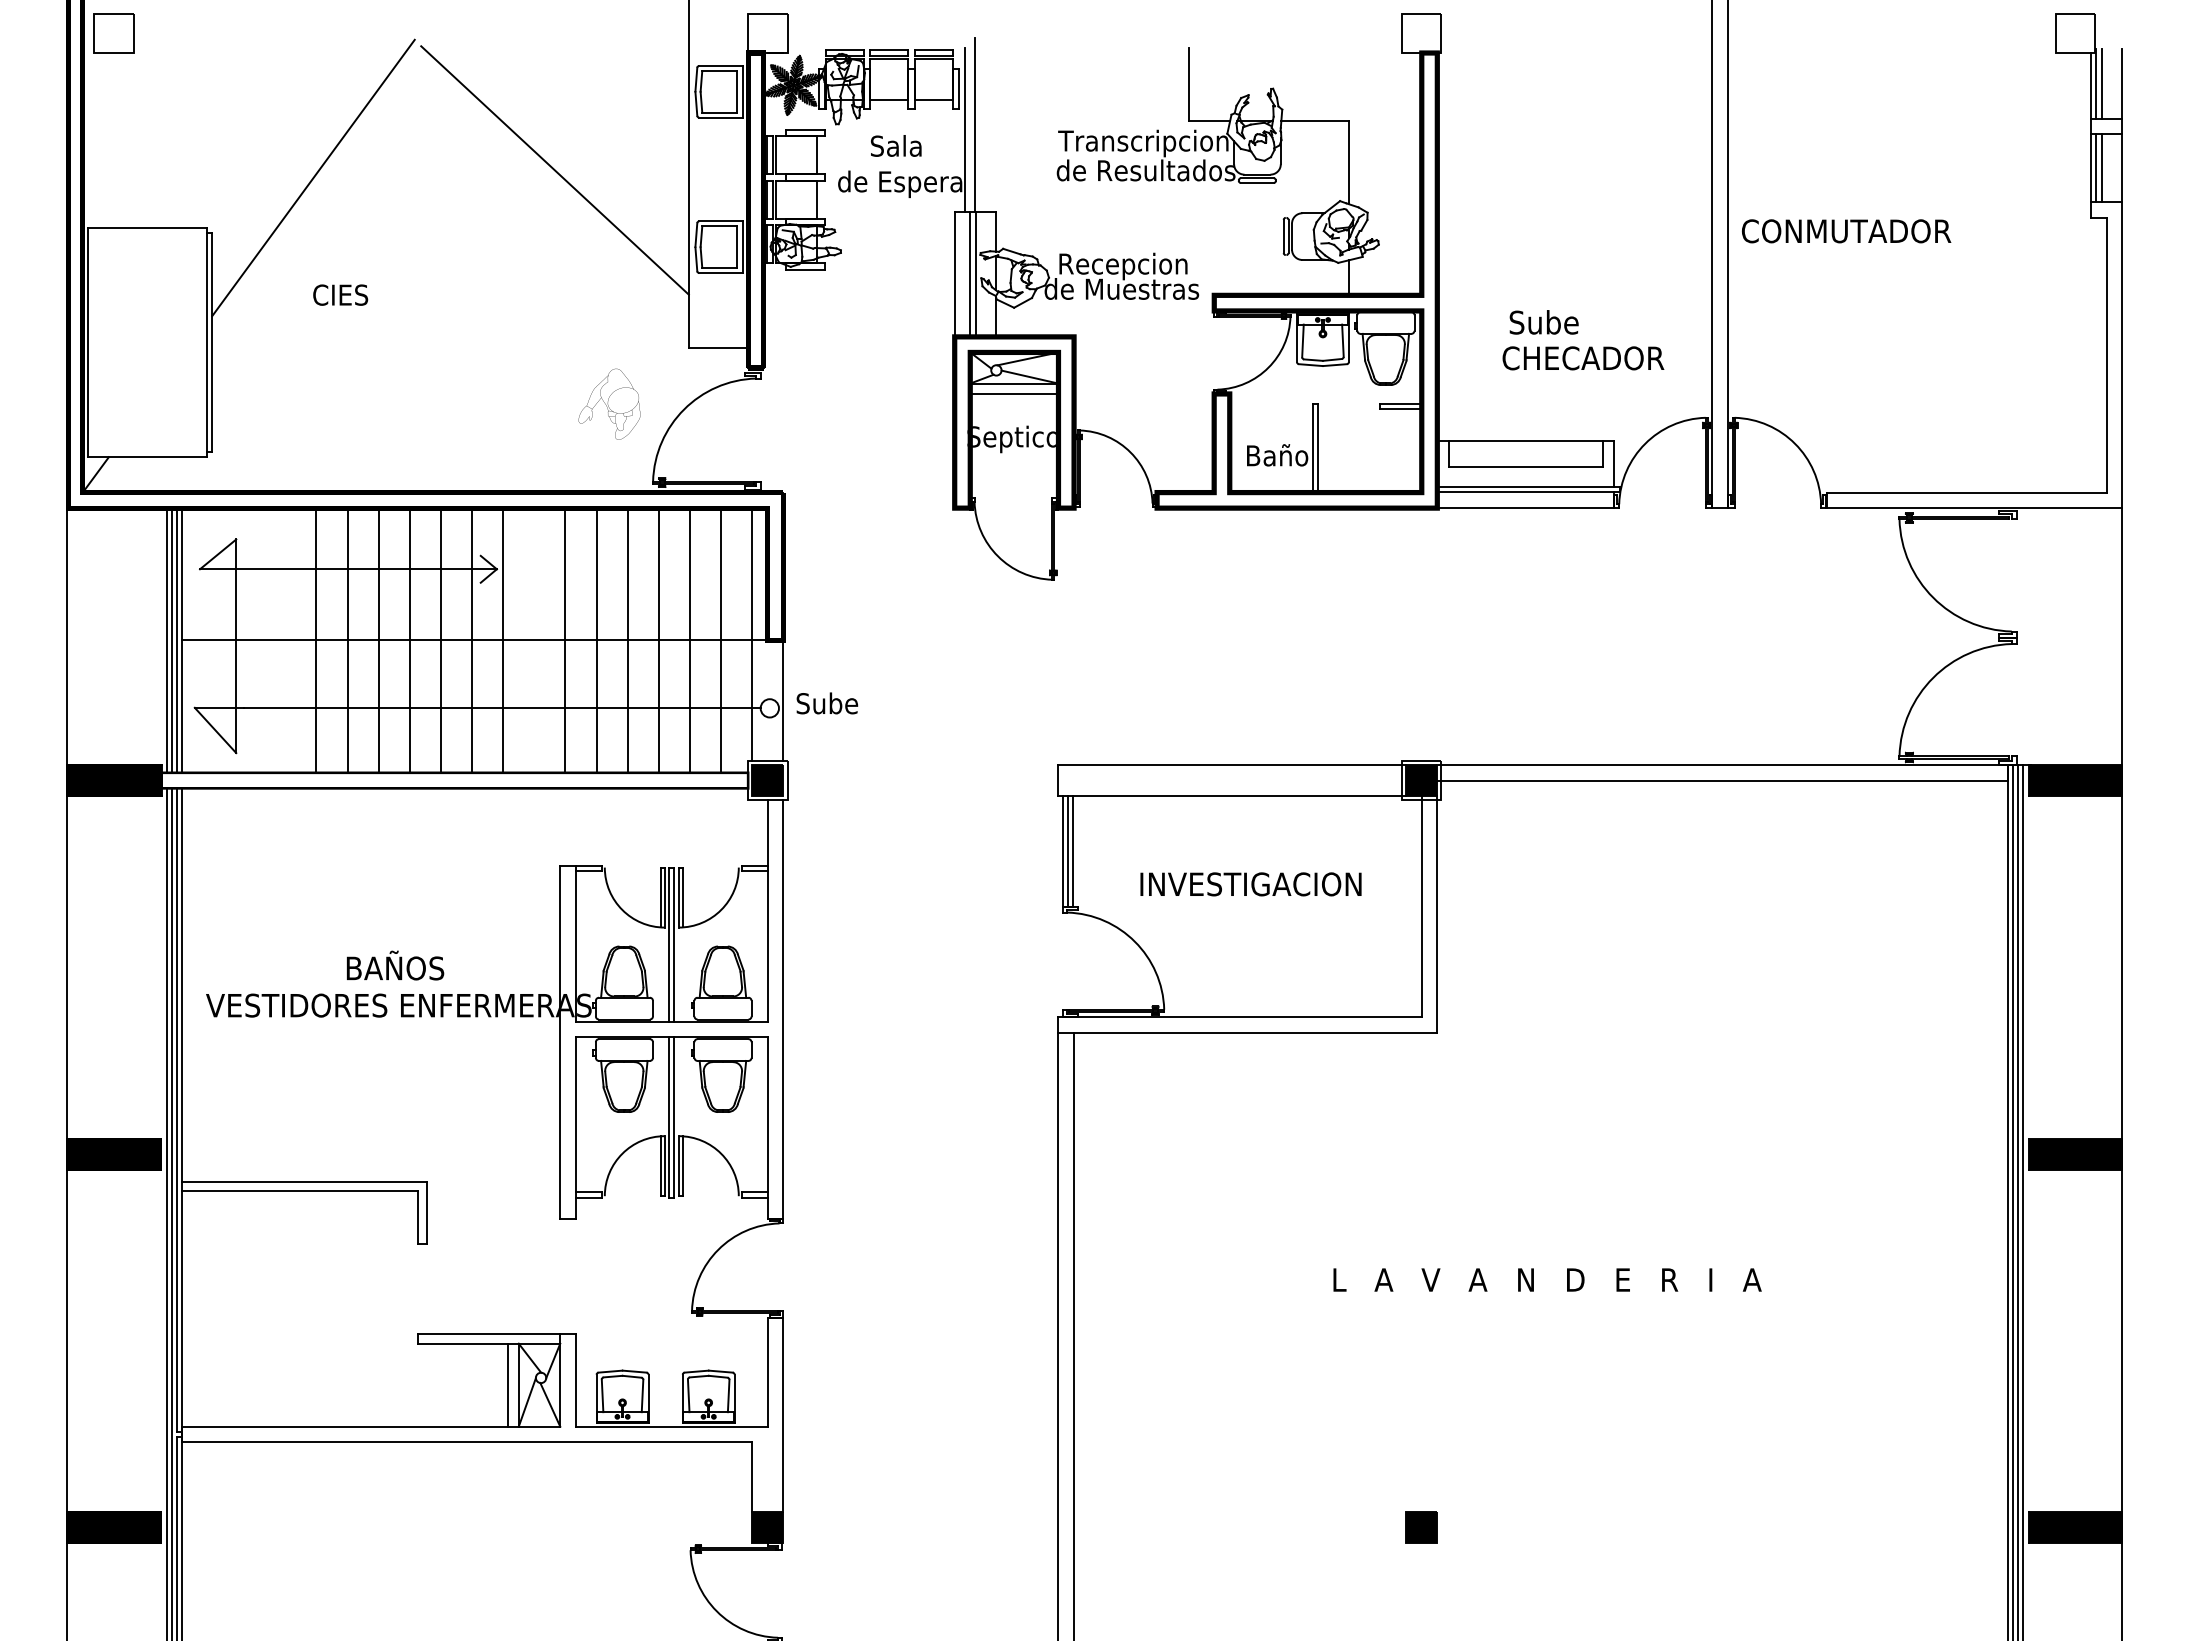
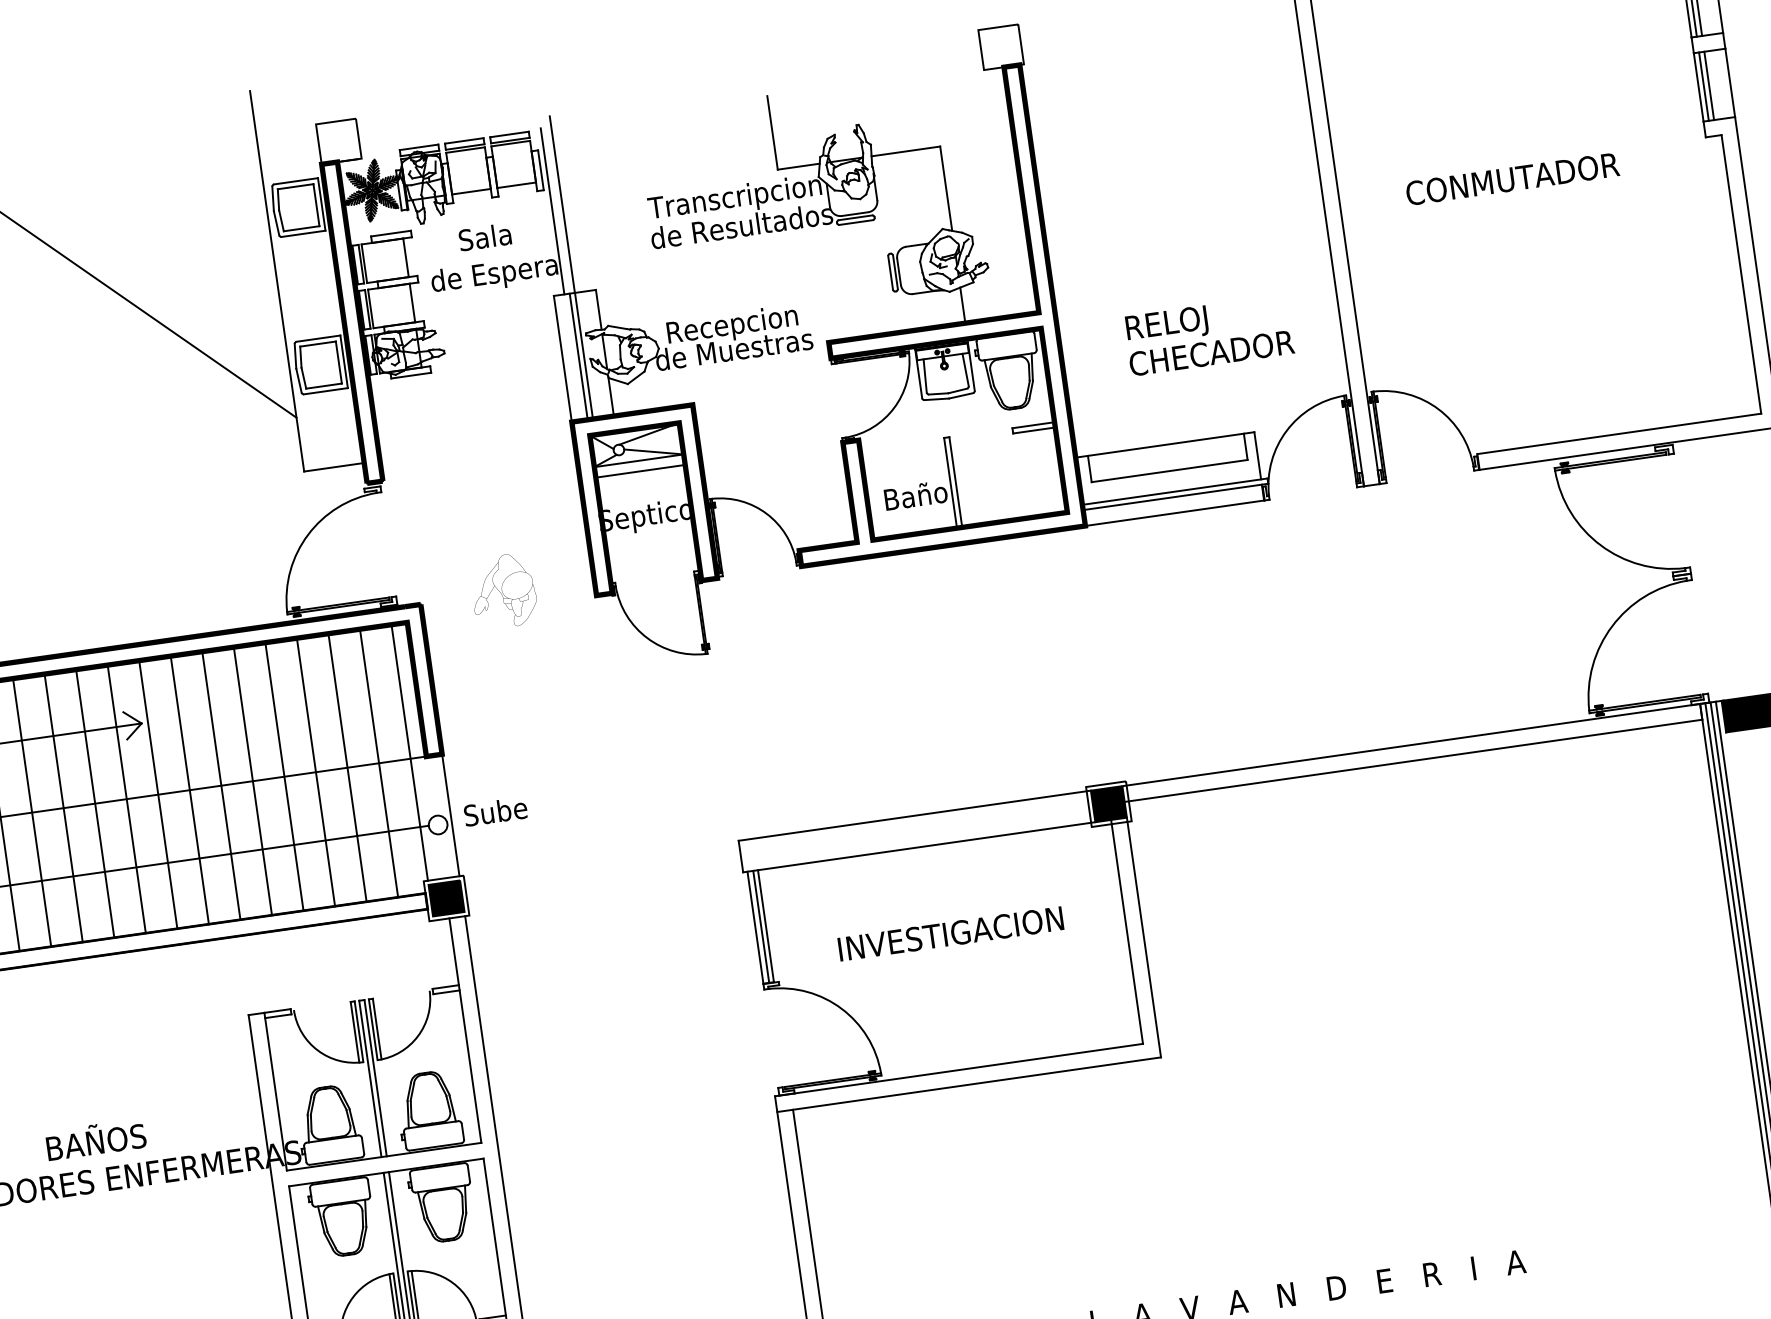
text: (1846, 231) -> (1512, 179), moved
text: (1543, 325) -> (1166, 325), Sube -> RELOJ
part: (609, 403) -> (503, 590), moved
line: (534, 640) -> (189, 790), added

